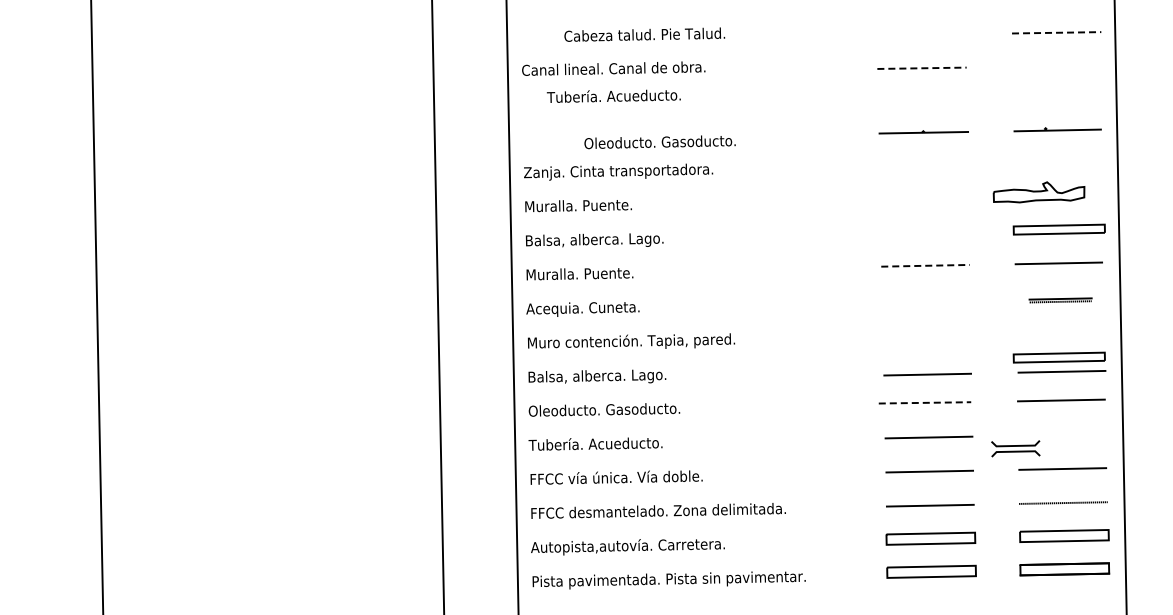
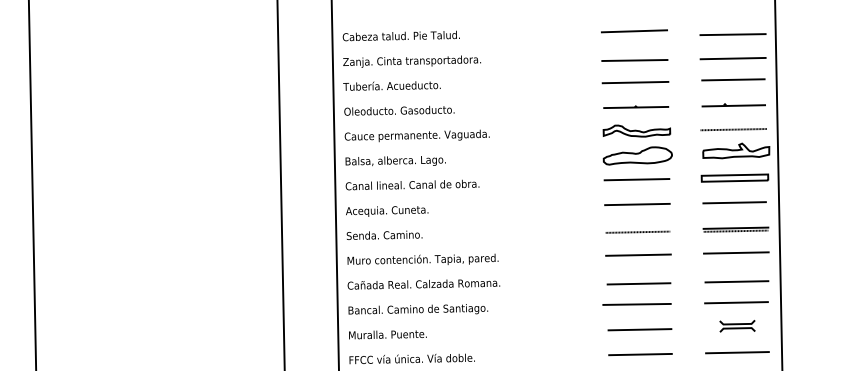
line: (921, 27) -> (634, 30), added
line: (1056, 32) -> (732, 34), dashed -> solid
text: (644, 34) -> (401, 35), moved
line: (1056, 65) -> (732, 58), added
line: (922, 68) -> (635, 60), dashed -> solid
text: (616, 69) -> (412, 61), Canal lineal. Canal de obra. -> Zanja. Cinta transportadora.
line: (1057, 94) -> (733, 79), added
text: (613, 95) -> (391, 85), moved
line: (922, 98) -> (635, 82), added
text: (659, 142) -> (398, 110), moved
line: (1057, 163) -> (733, 129), added
part: (924, 164) -> (636, 130), added
text: (623, 171) -> (417, 135), Zanja. Cinta transportadora. -> Cauce permanente. Vaguada.
part: (1038, 192) -> (735, 151), moved
part: (925, 199) -> (637, 156), added
text: (594, 206) -> (396, 161), Muralla. Puente. -> Balsa, alberca. Lago.
line: (924, 231) -> (636, 179), added
text: (616, 239) -> (412, 185), Balsa, alberca. Lago. -> Canal lineal. Canal de obra.
line: (926, 265) -> (638, 204), dashed -> solid
text: (581, 275) -> (386, 211), Muralla. Puente. -> Acequia. Cuneta.
part: (1060, 300) -> (735, 229), size x1.43
line: (926, 303) -> (638, 231), added
text: (582, 308) -> (387, 235), Acequia. Cuneta. -> Senda. Camino.
line: (1060, 332) -> (735, 253), added
line: (926, 335) -> (638, 255), added
part: (1058, 357) -> (734, 271), removed
text: (632, 375) -> (423, 284), Balsa, alberca. Lago. -> Cañada Real. Calzada Romana.
line: (925, 402) -> (637, 304), dashed -> solid
text: (624, 409) -> (417, 309), Oleoducto. Gasoducto. -> Bancal. Camino de Santiago.
text: (595, 443) -> (396, 334), Tubería. Acueducto. -> Muralla. Puente.
part: (1015, 448) -> (737, 326), moved

